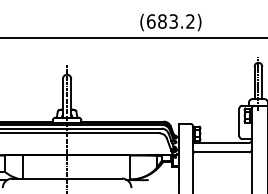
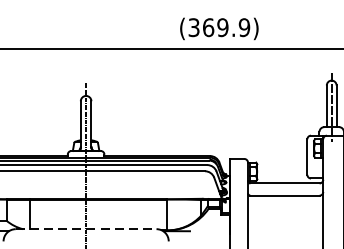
text: (170, 21) -> (218, 27), (683.2) -> (369.9)
line: (67, 178) -> (86, 229), solid -> dashed

